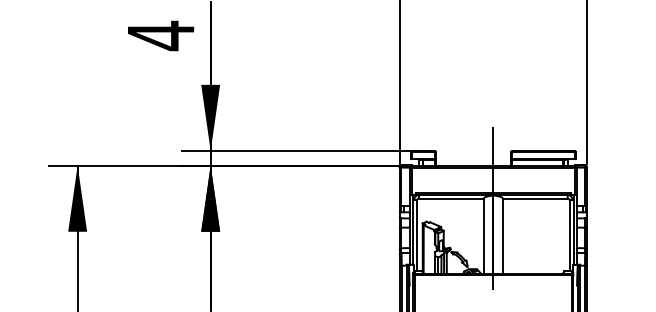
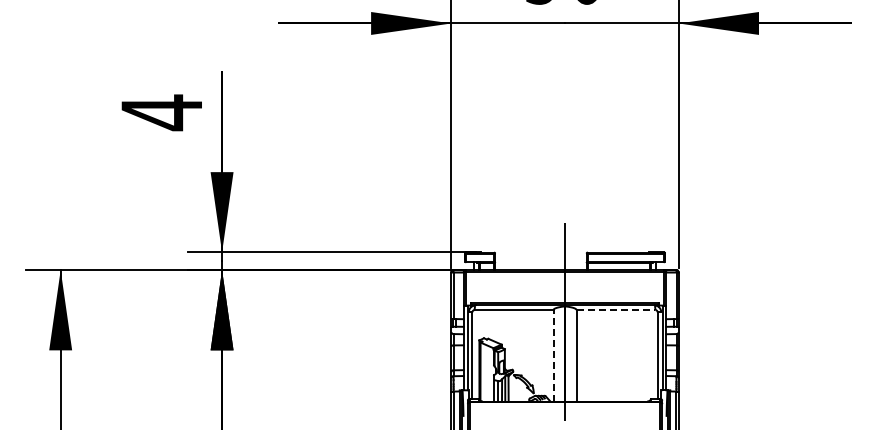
line: (535, 198) -> (616, 310), solid -> dashed
line: (483, 235) -> (553, 355), solid -> dashed

